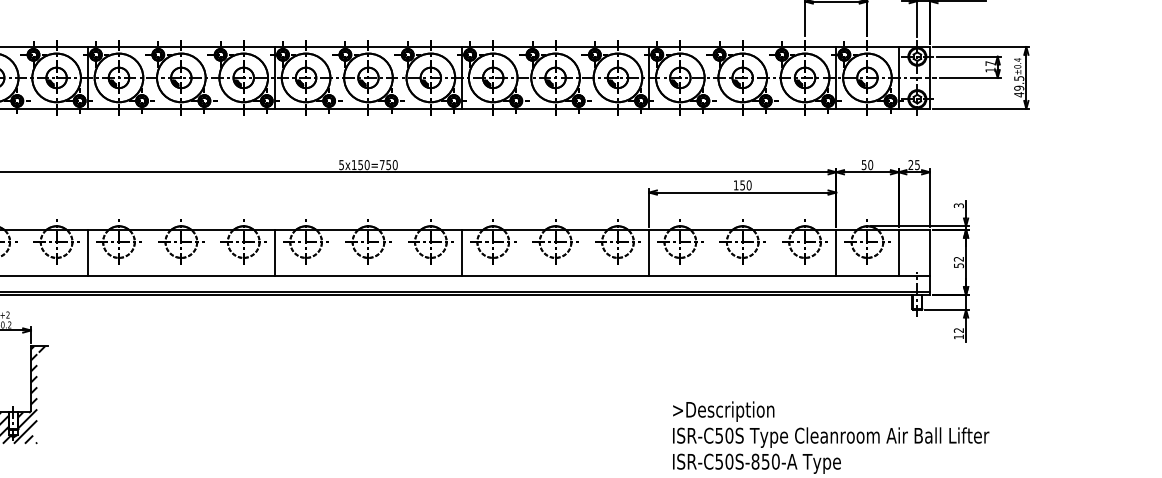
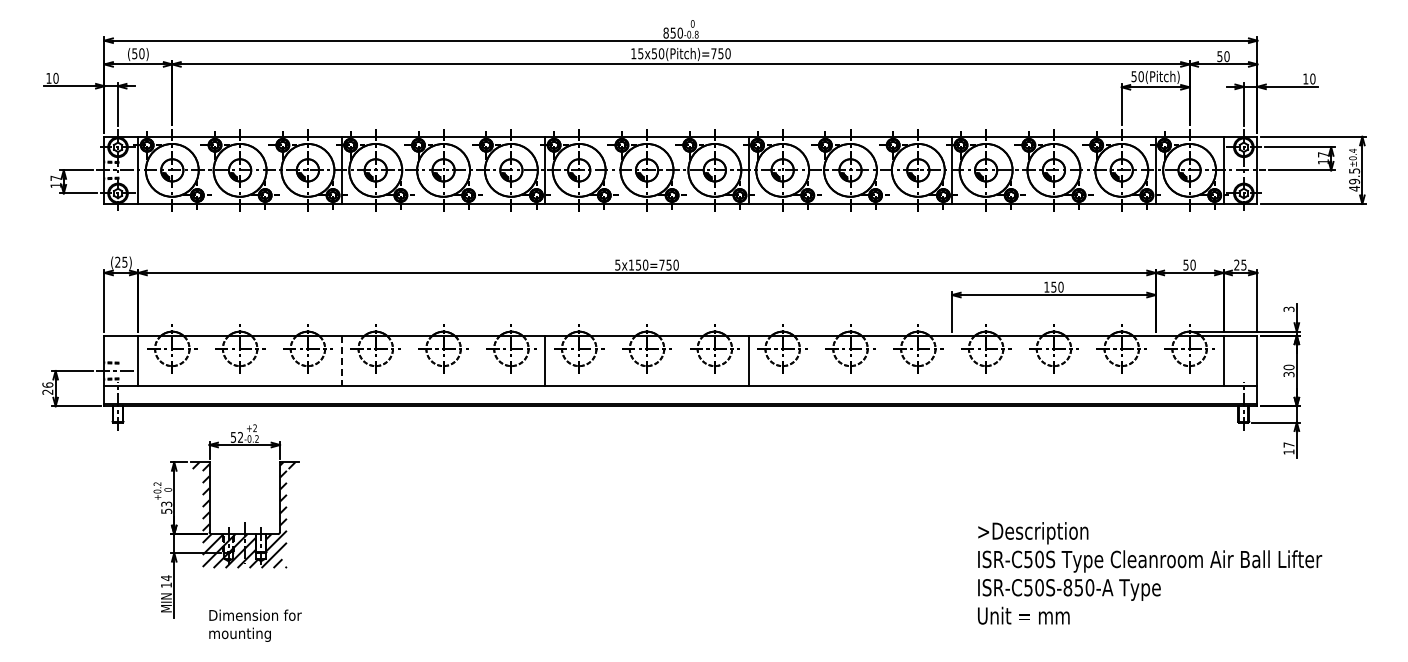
line: (649, 252) -> (952, 360), removed
line: (836, 252) -> (1155, 360), removed
line: (87, 253) -> (341, 361), solid -> dashed
text: (958, 261) -> (1288, 370), 52 -> 30
text: (958, 330) -> (1288, 444), 12 -> 17

